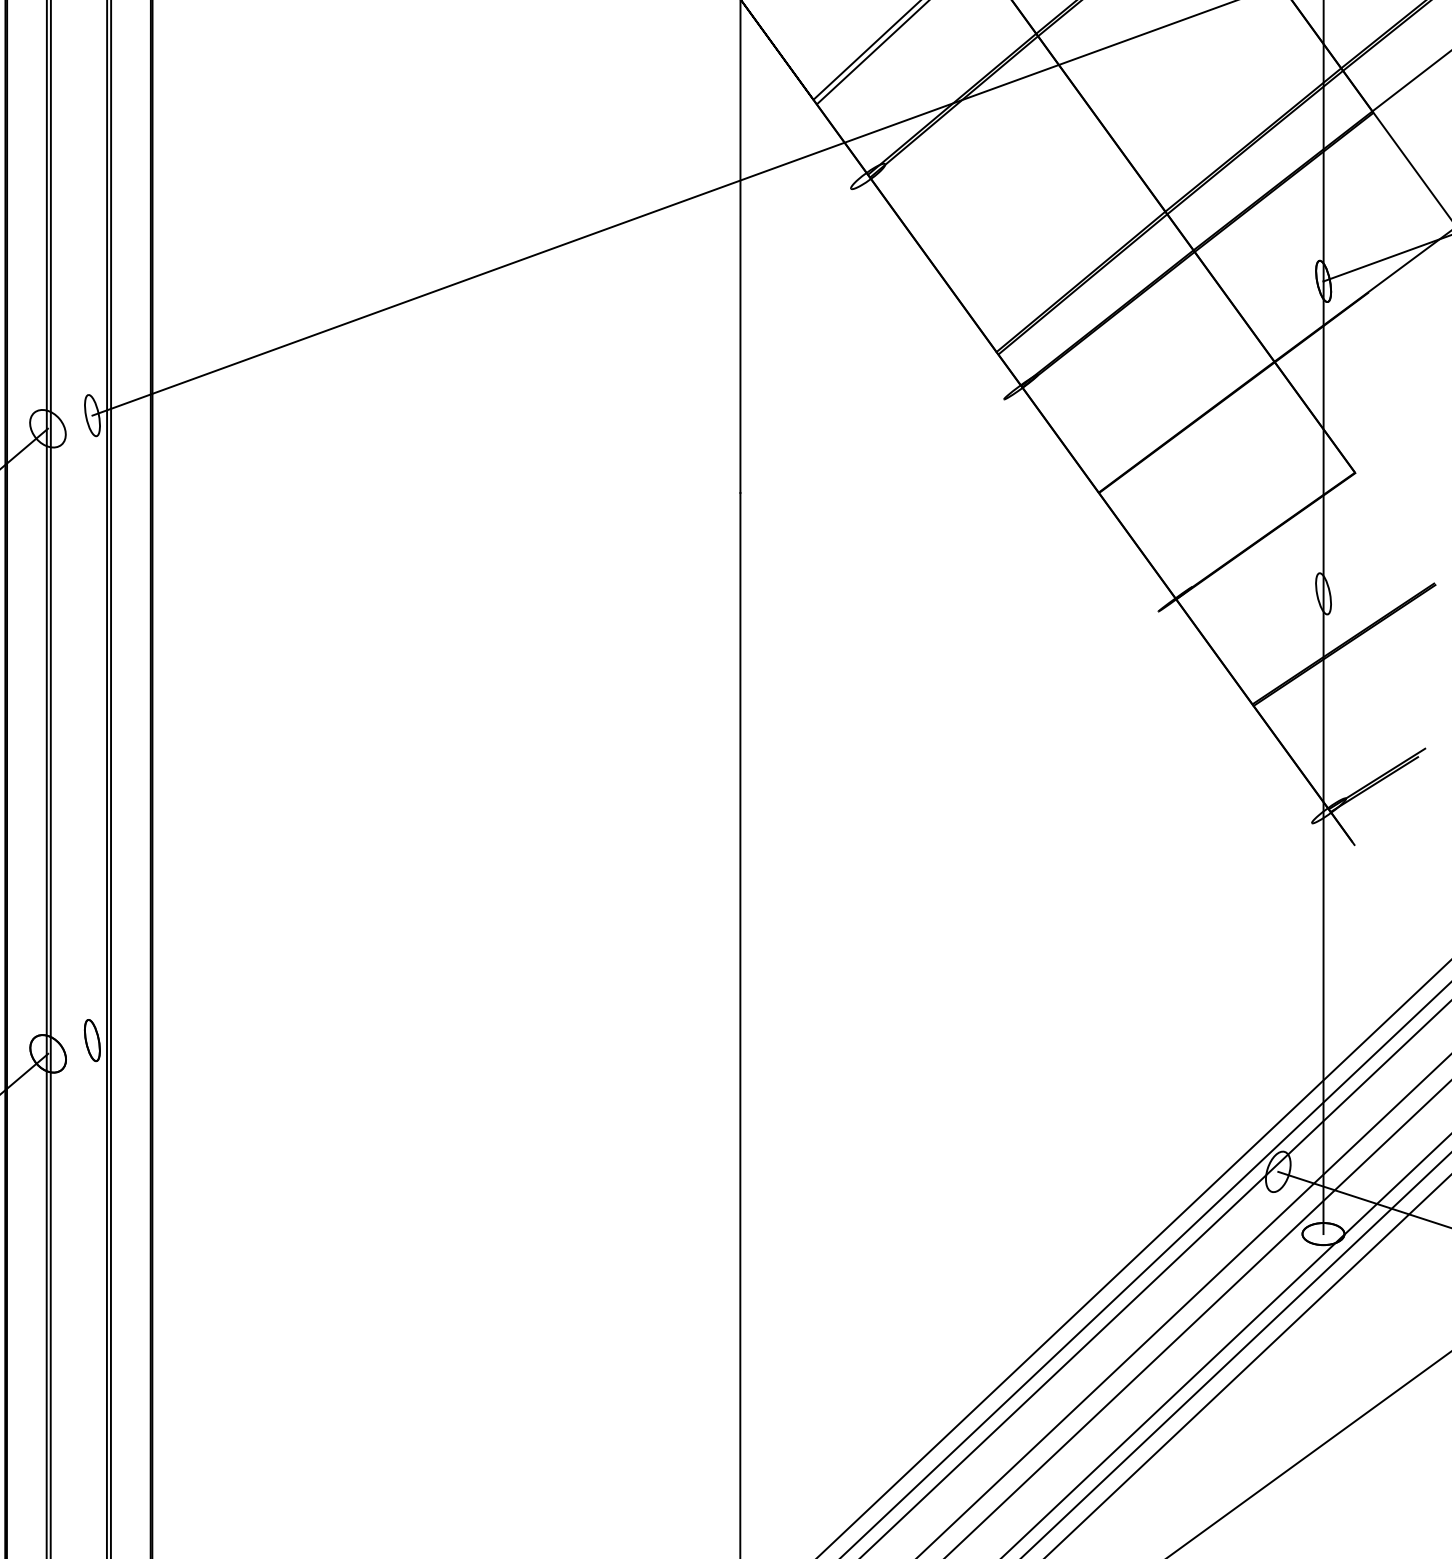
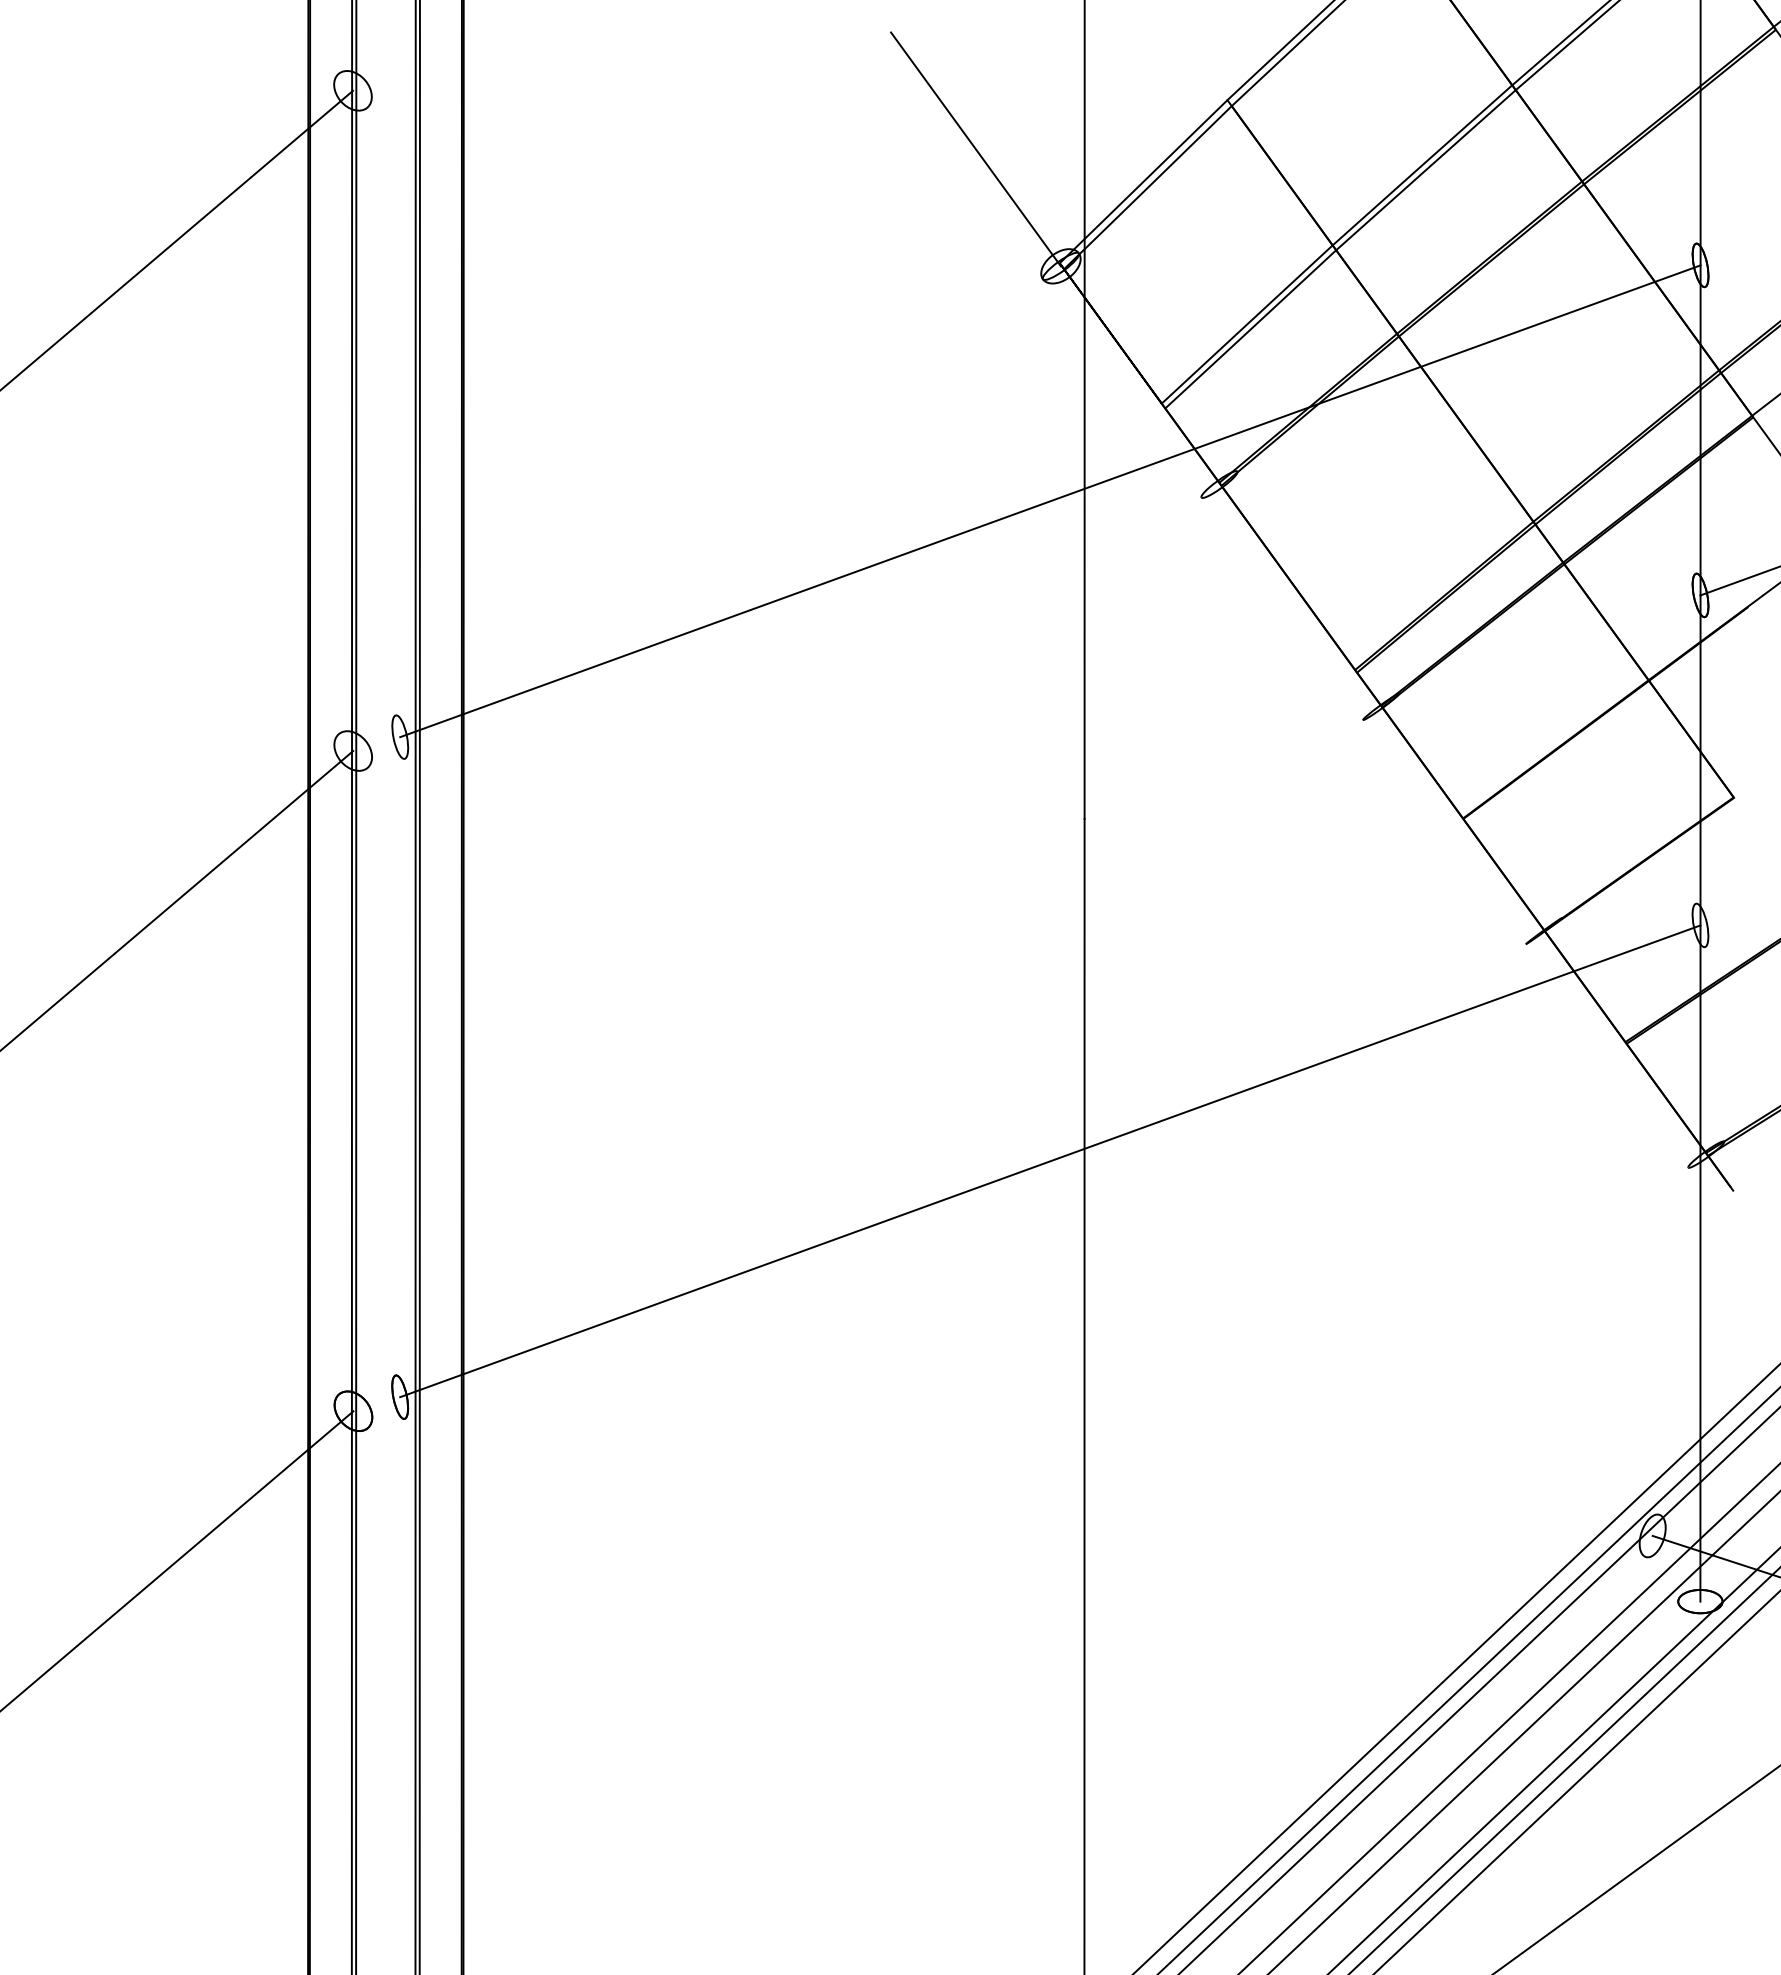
line: (708, 817) -> (1050, 1161), added

